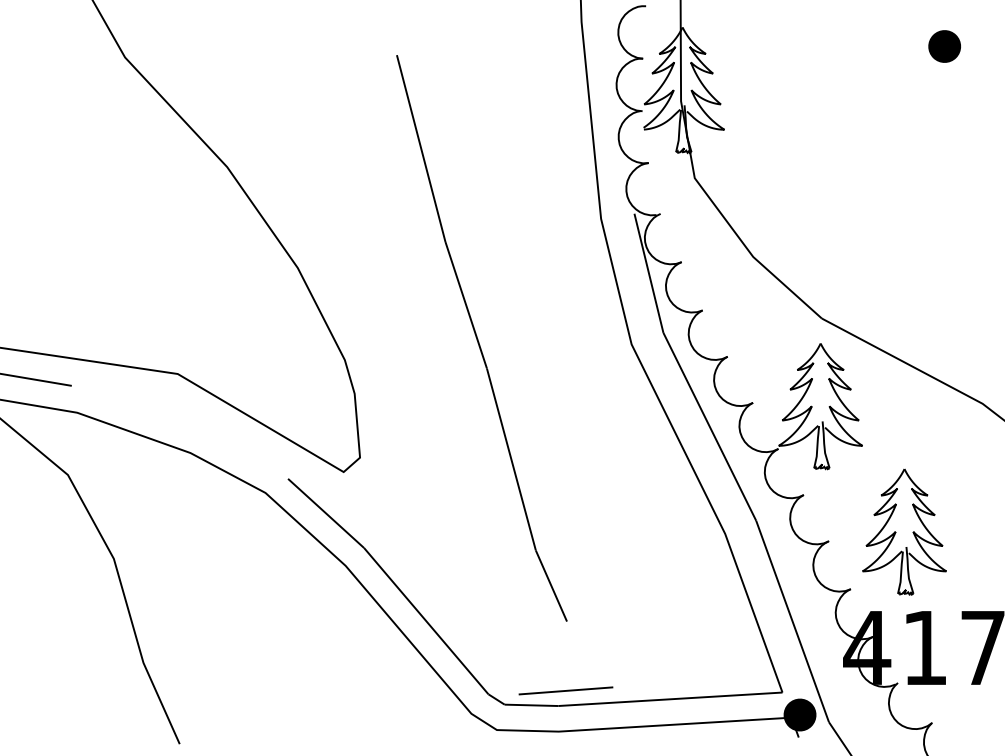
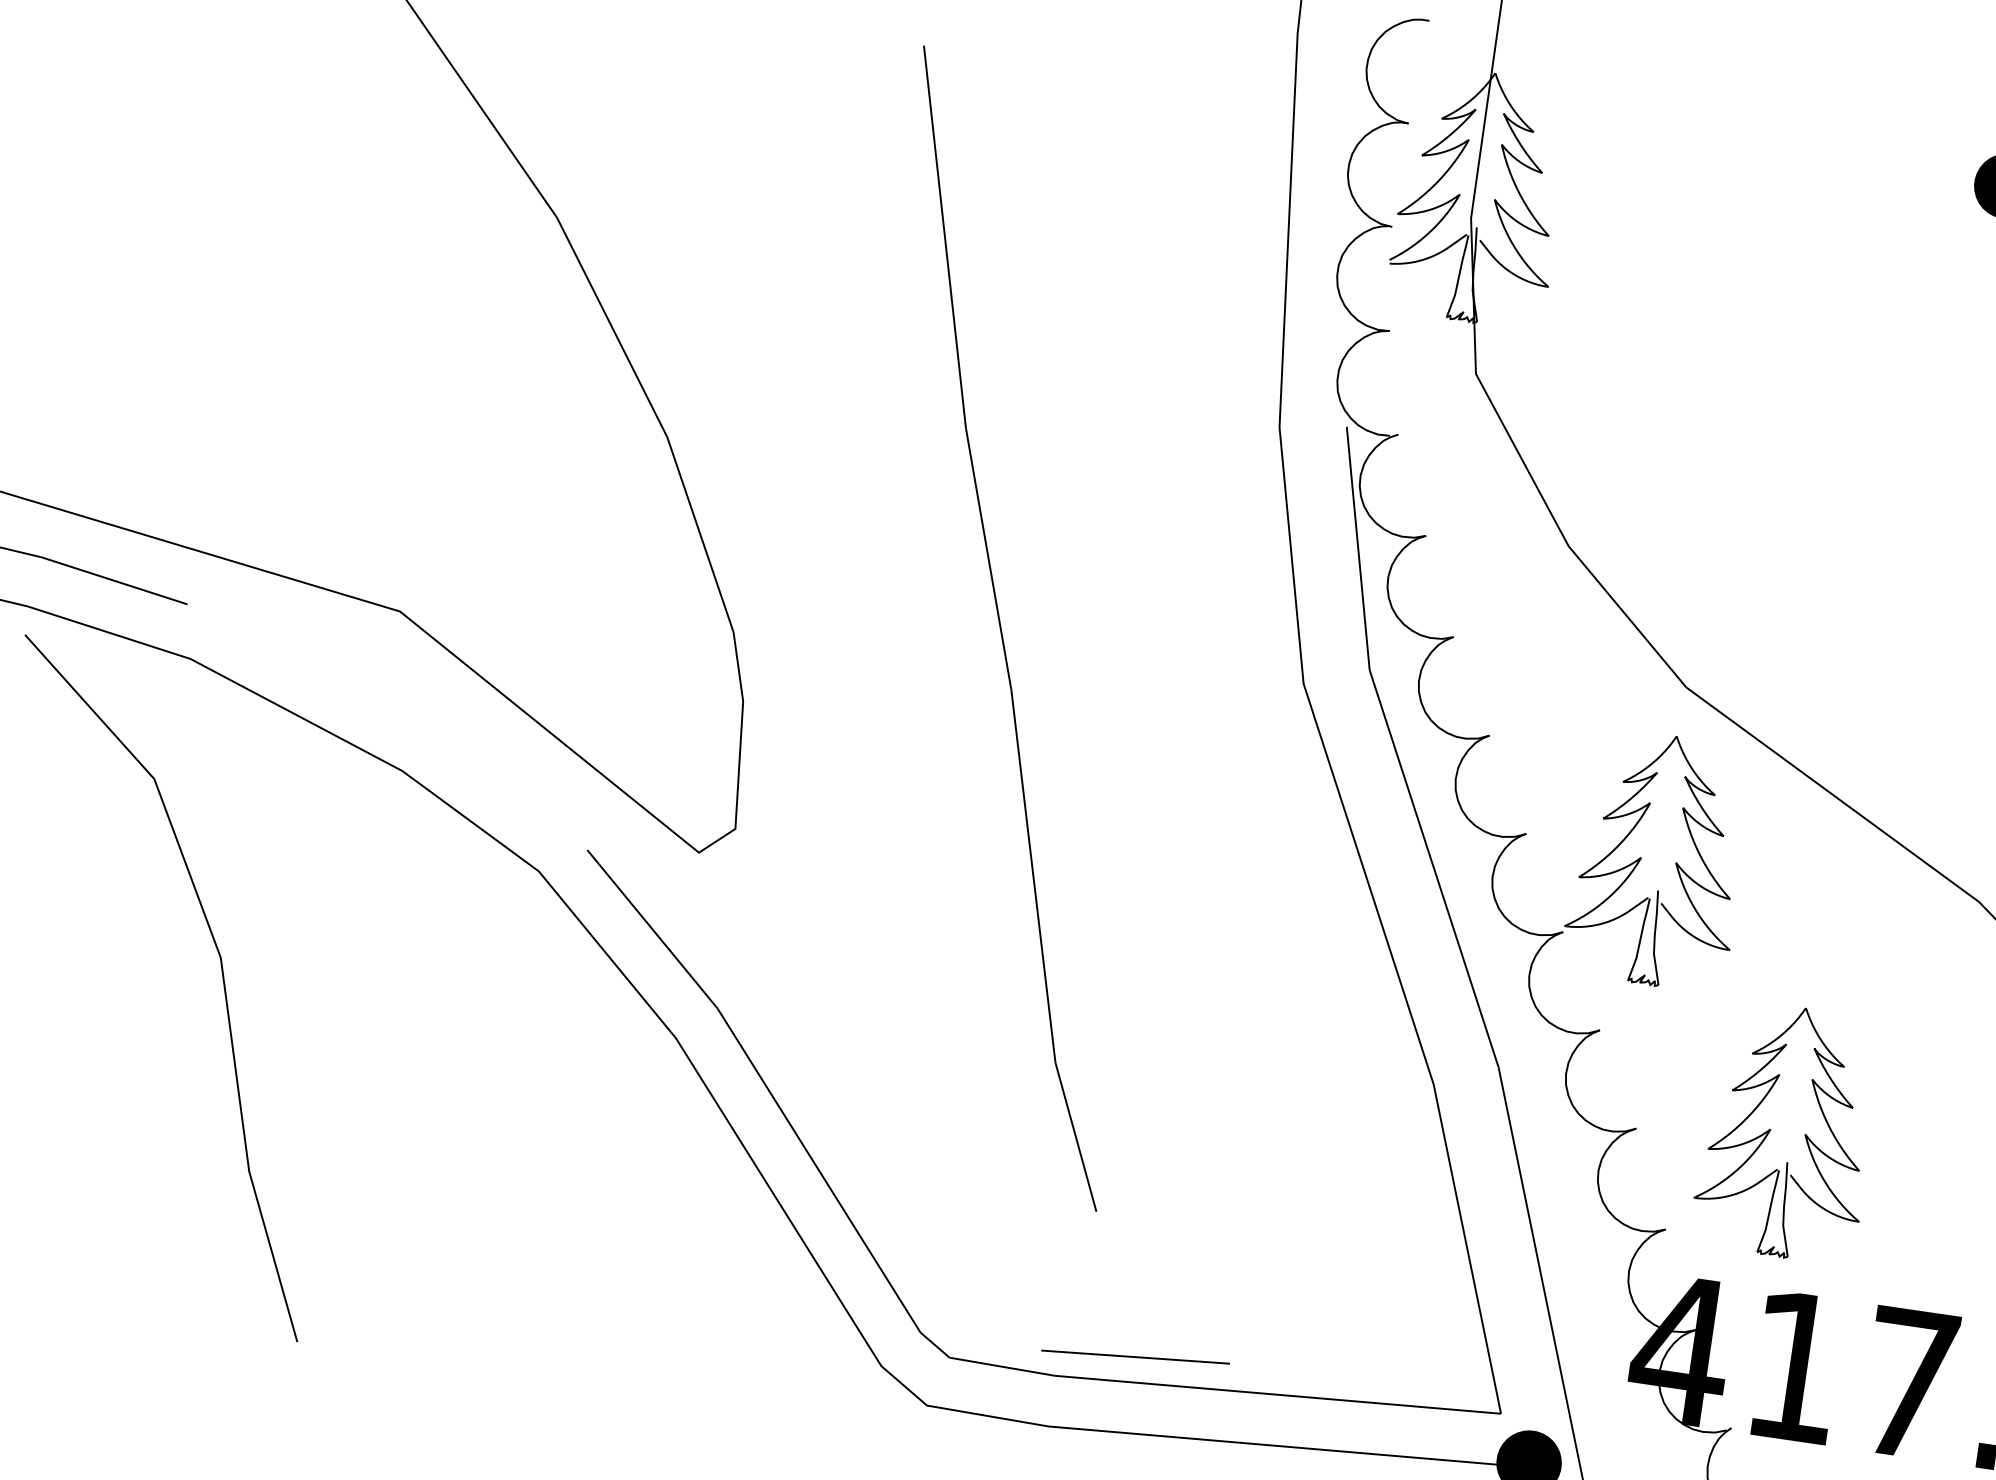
line: (565, 690) -> (1134, 1356), moved

